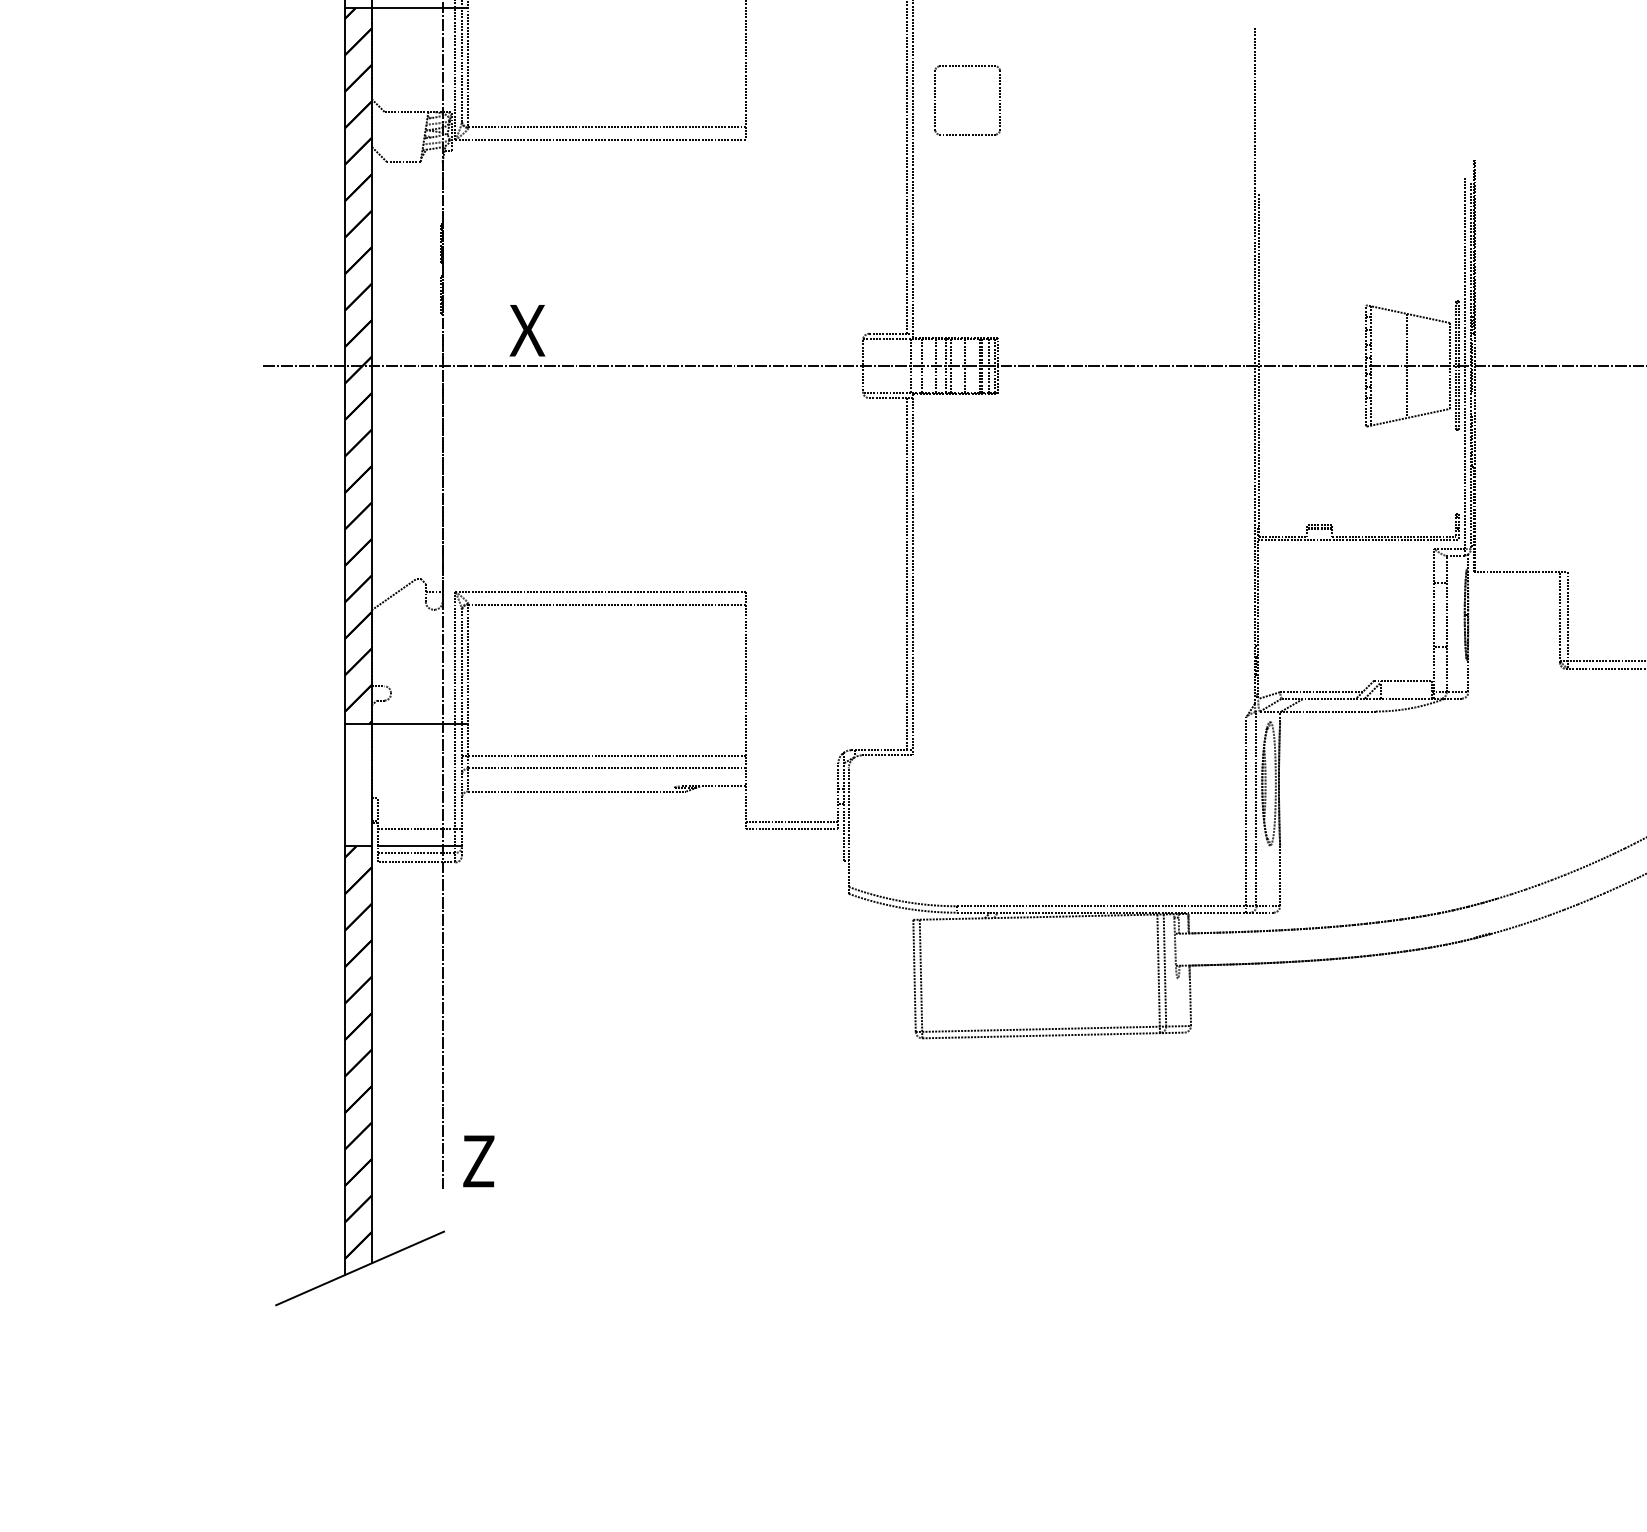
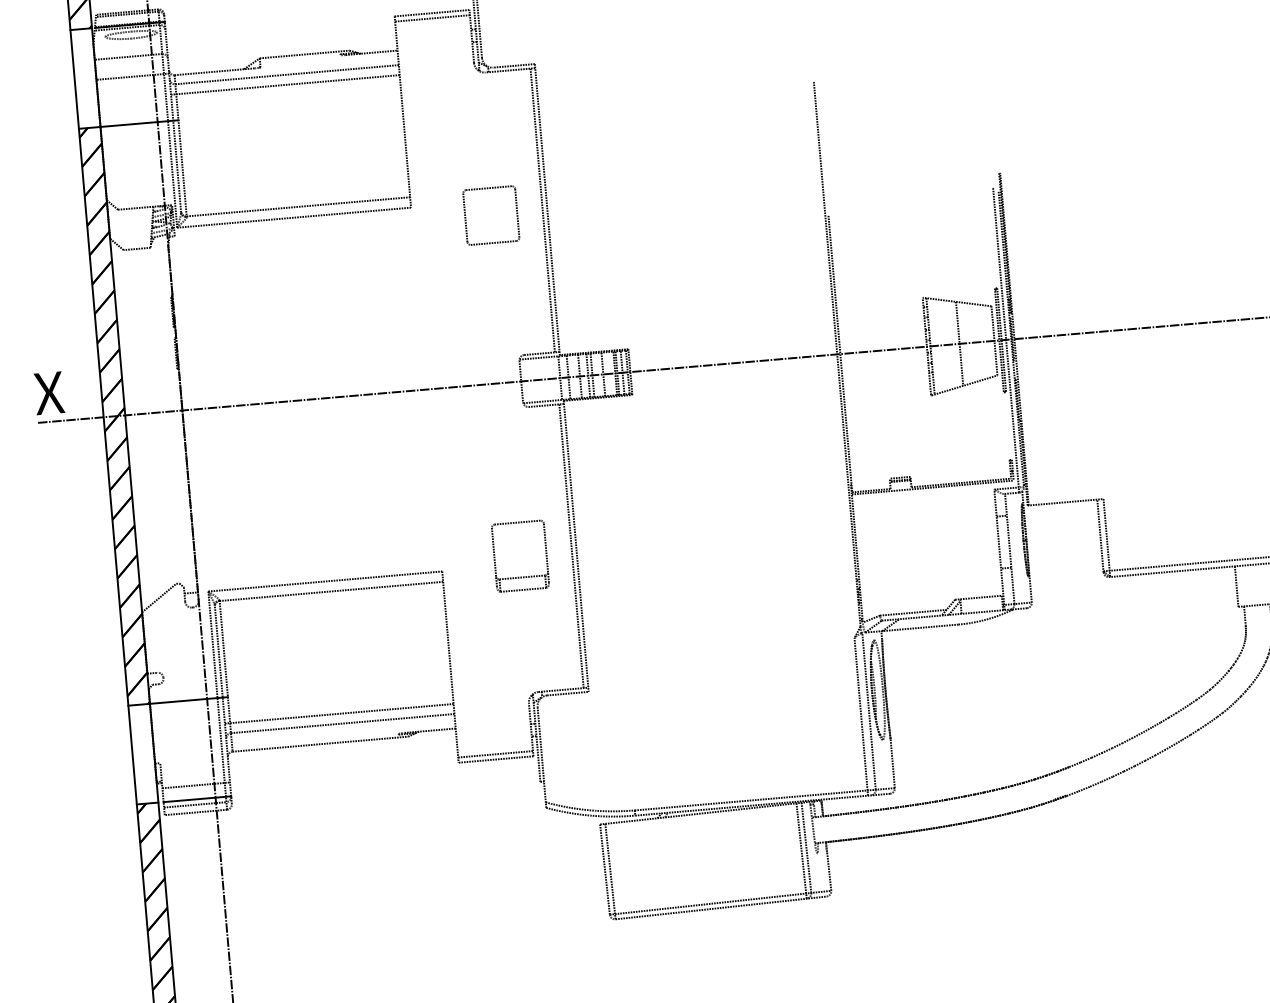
part: (935, 100) -> (465, 217), moved
text: (527, 330) -> (49, 393), moved
part: (842, 606) -> (521, 576), added

